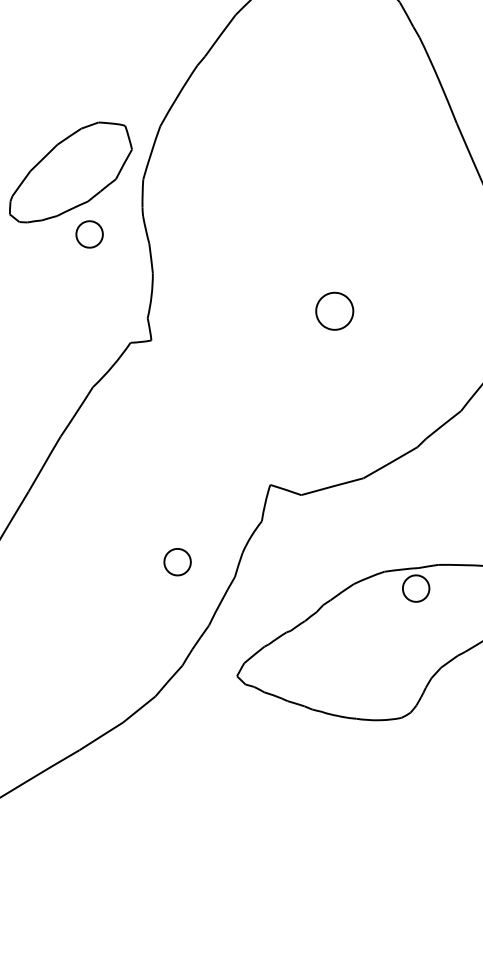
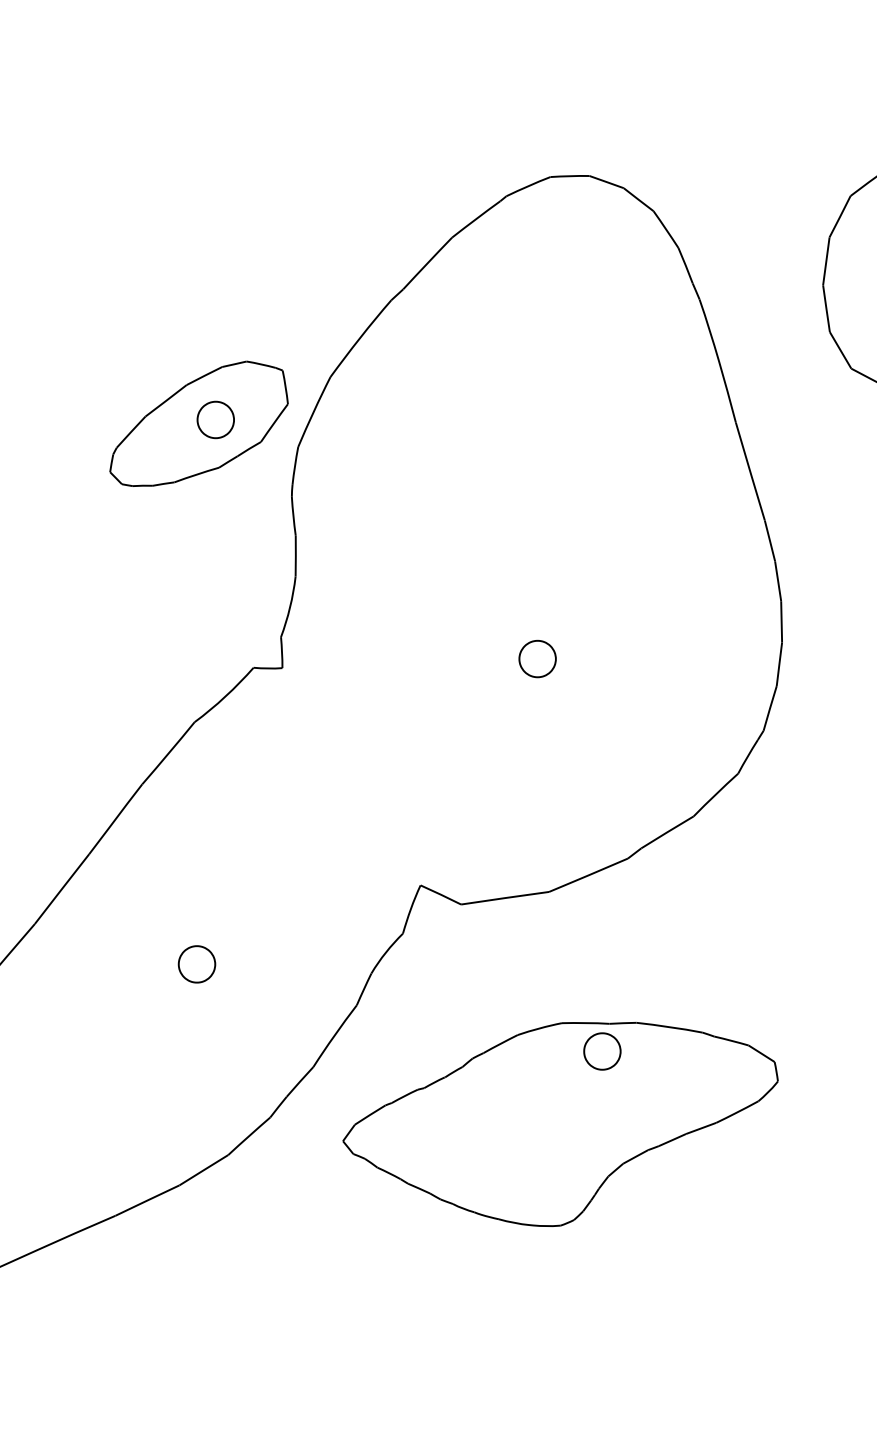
part: (89, 234) -> (215, 419), moved
part: (334, 310) -> (537, 658), size x0.71
part: (177, 562) -> (196, 964), moved

